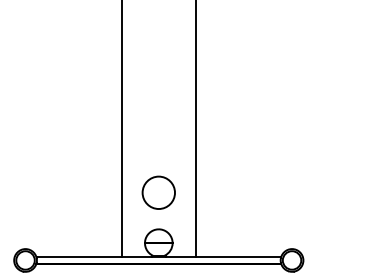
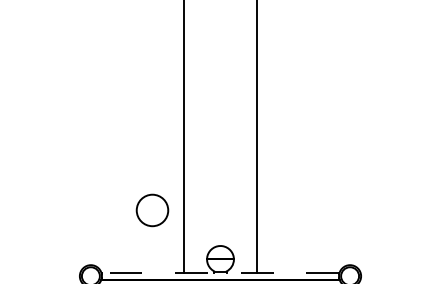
circle: (158, 192) -> (152, 210), moved
line: (158, 256) -> (220, 272), solid -> dashed

